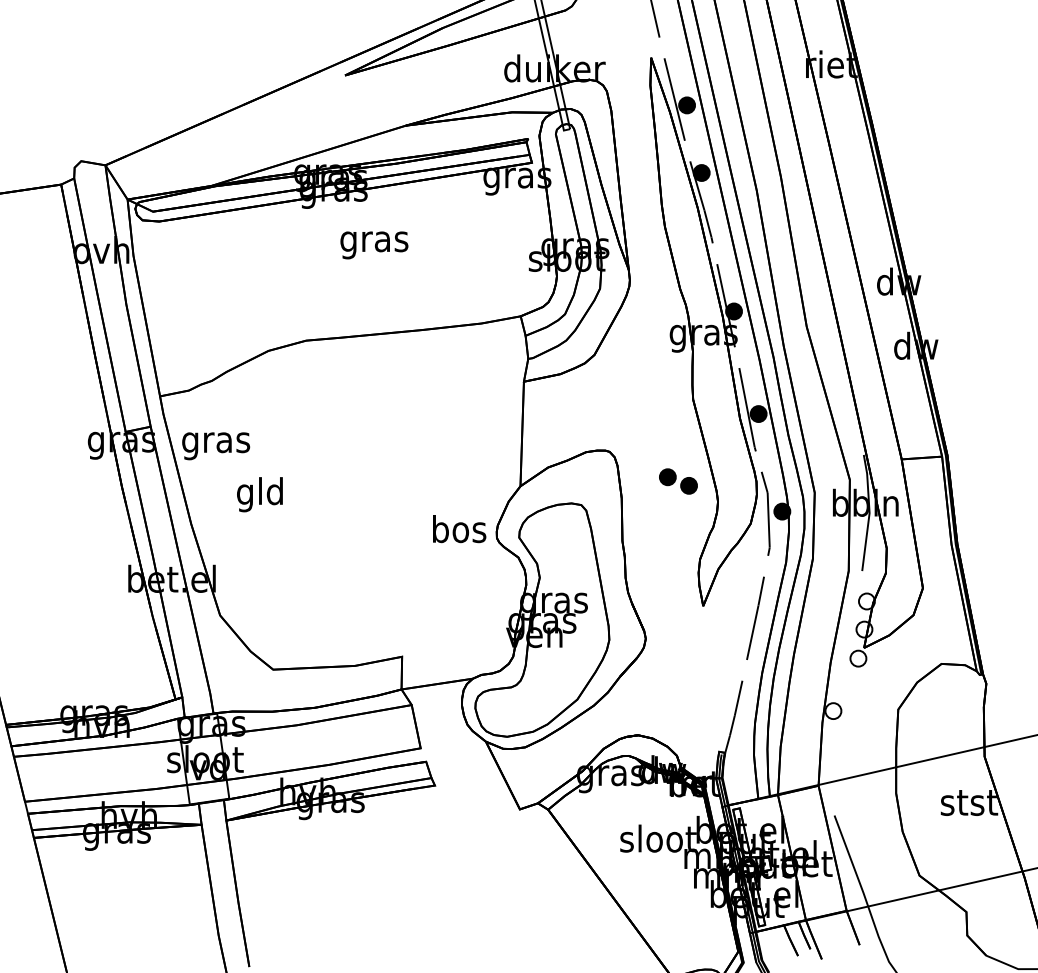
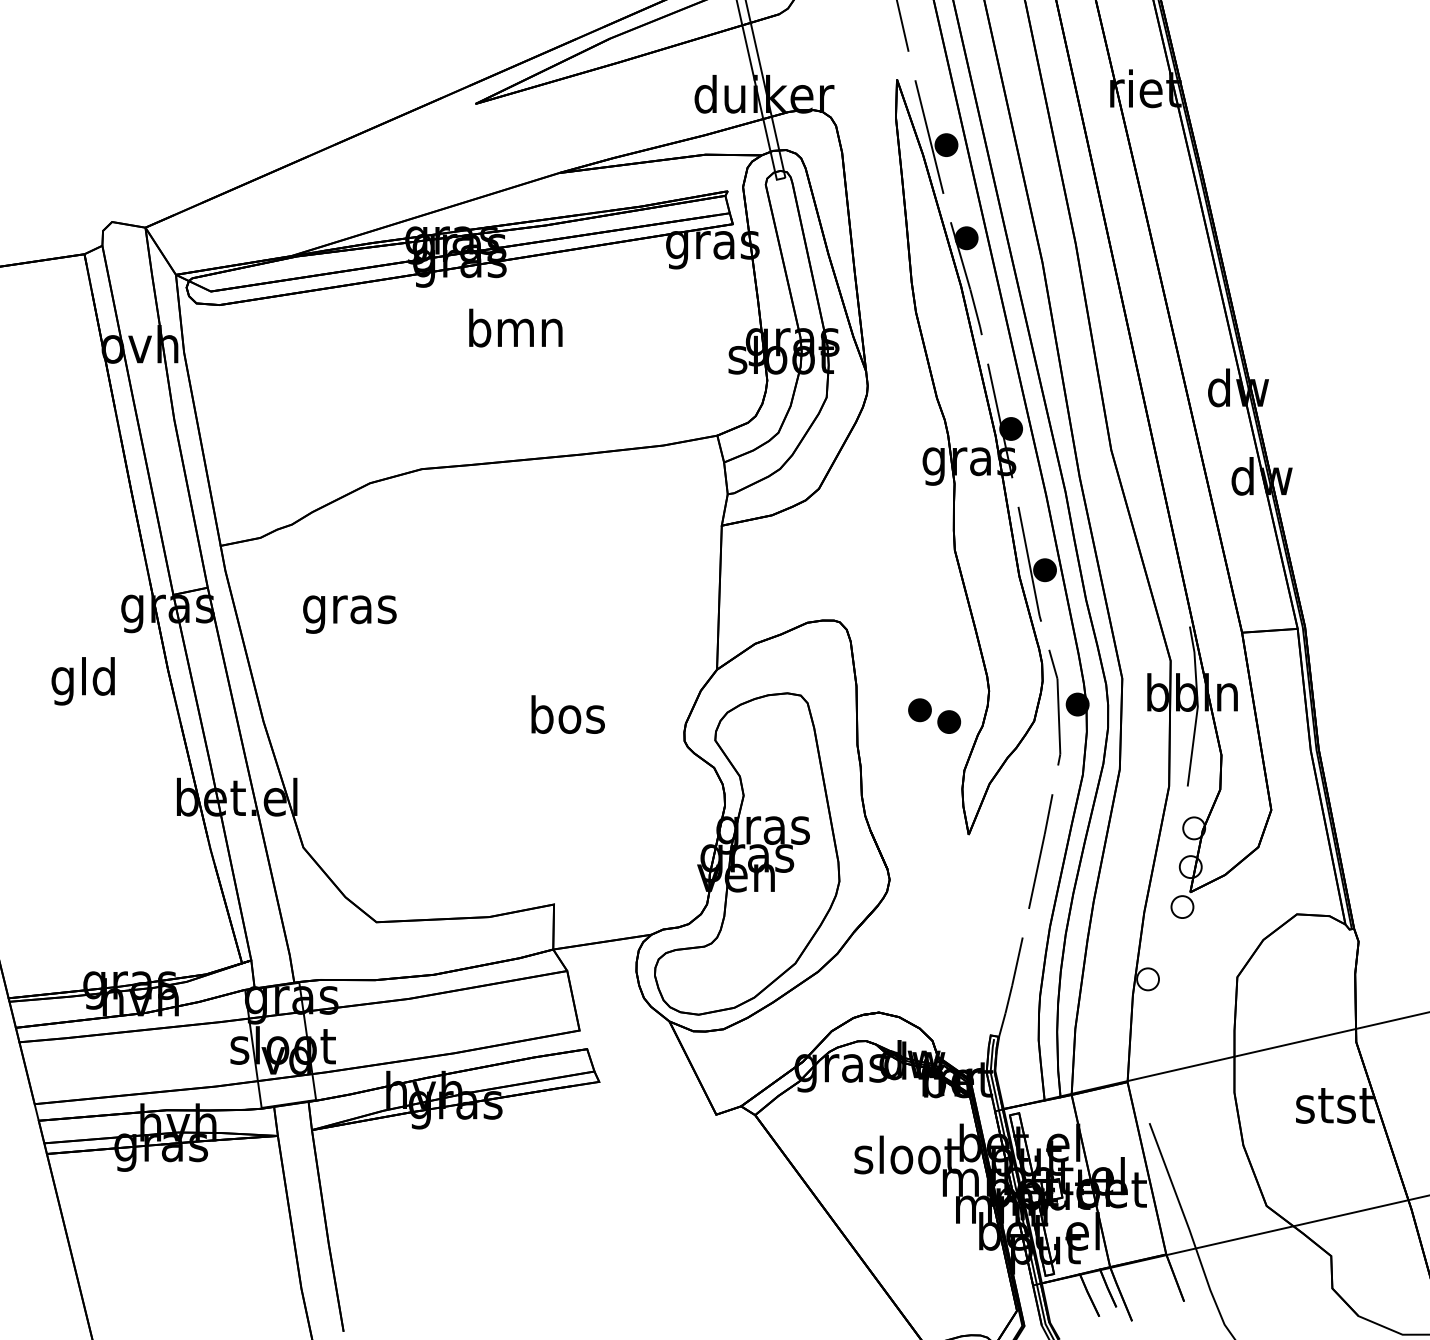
text: (374, 241) -> (515, 332), gras -> bmn
text: (215, 446) -> (349, 614), moved
part: (678, 481) -> (934, 715), moved
text: (259, 494) -> (82, 681), moved
text: (459, 528) -> (567, 714), moved

